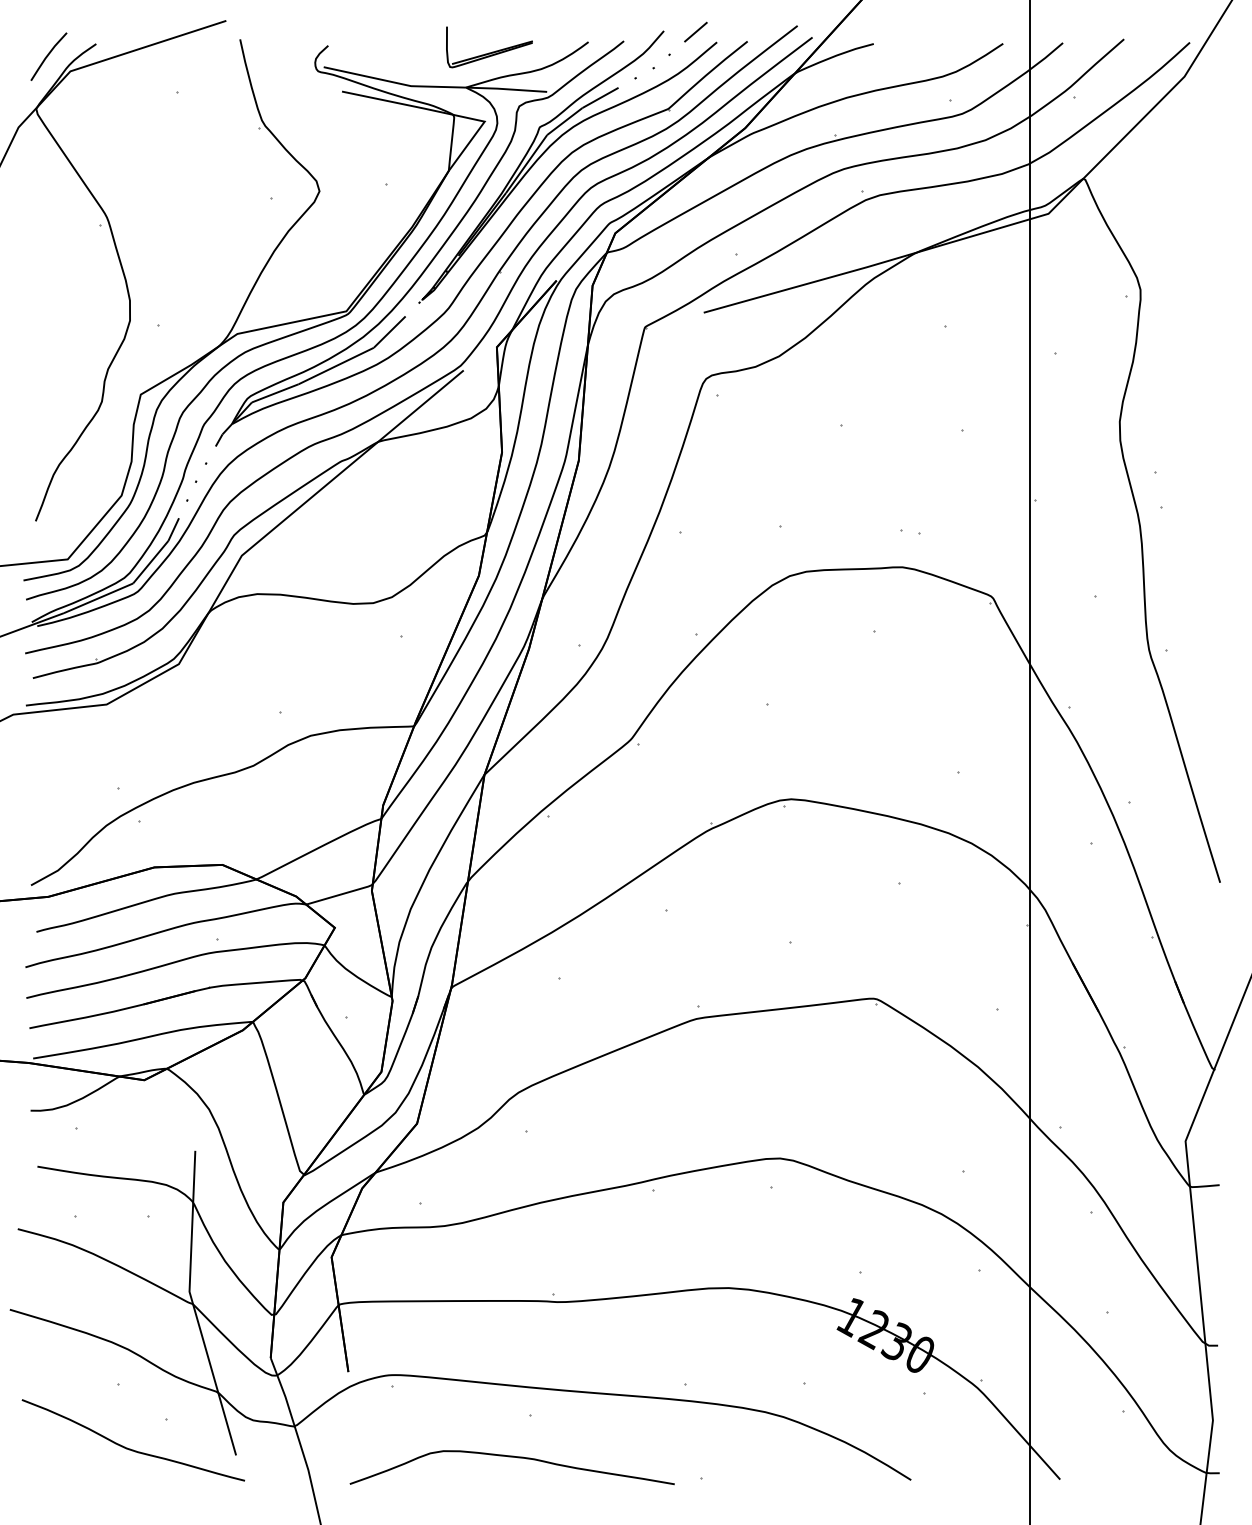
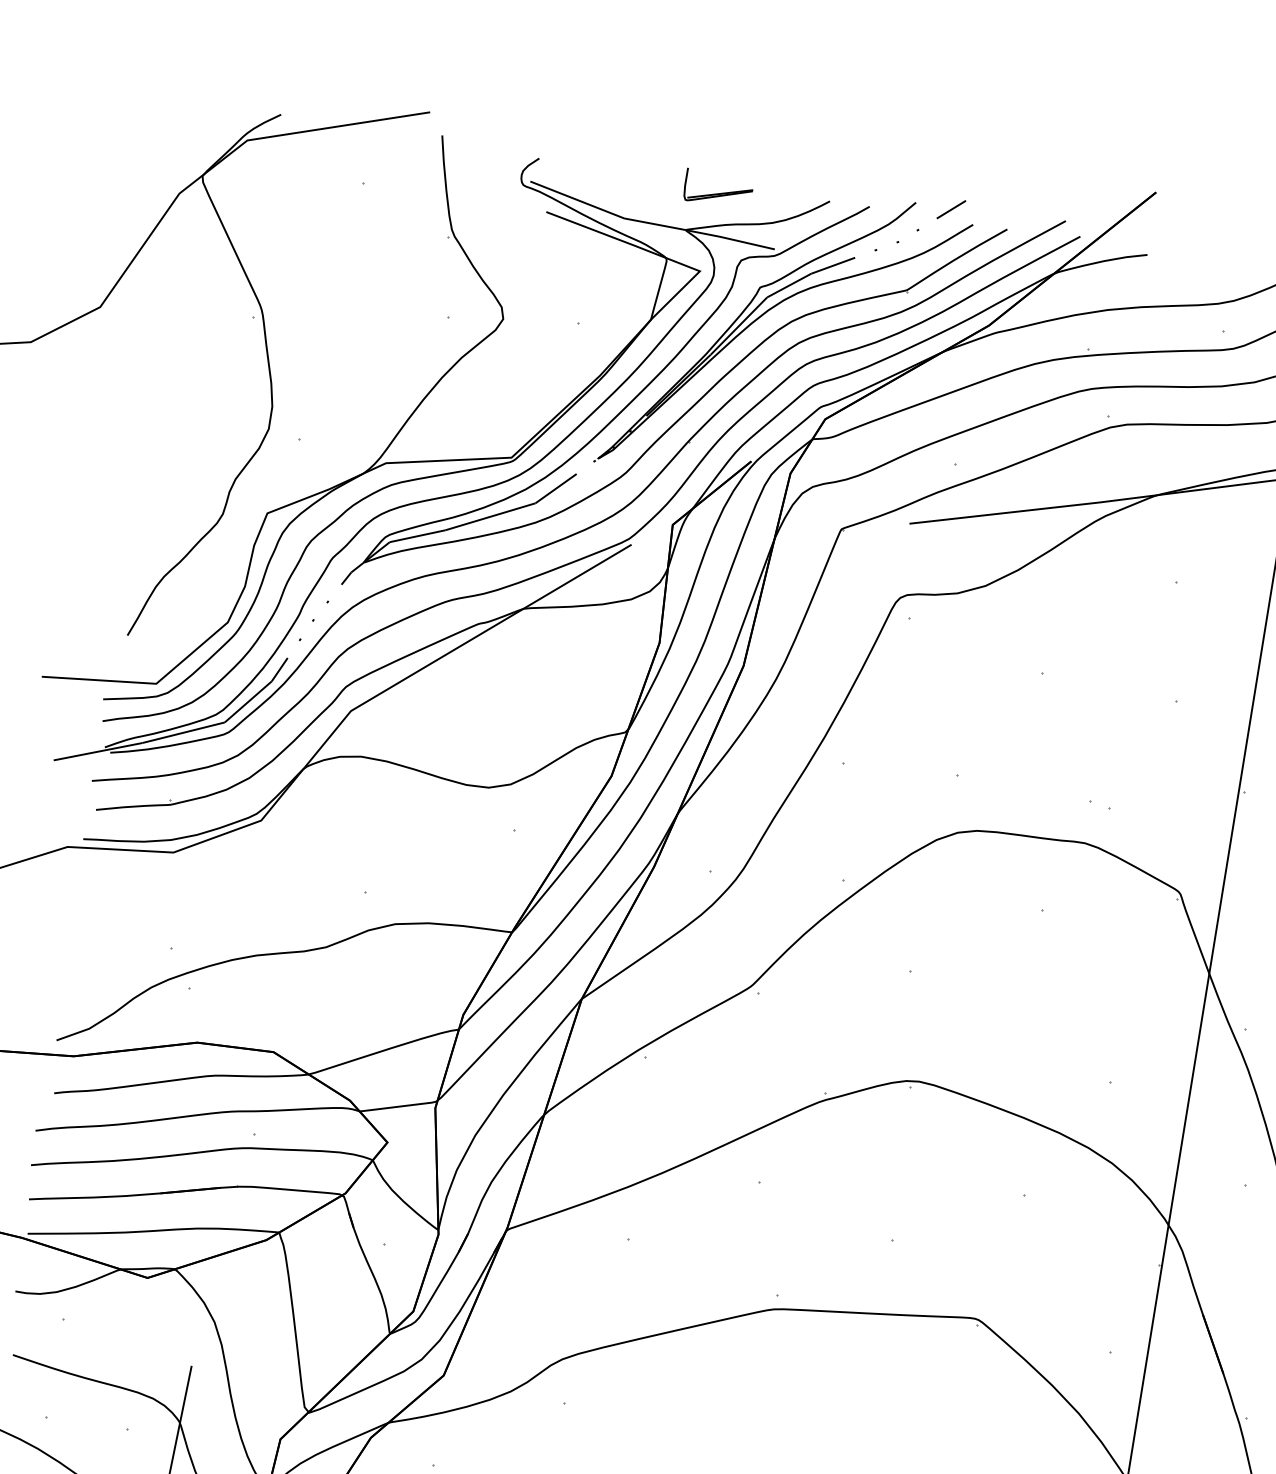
part: (489, 47) -> (718, 189), size x0.7
line: (48, 56) -> (225, 119), removed

